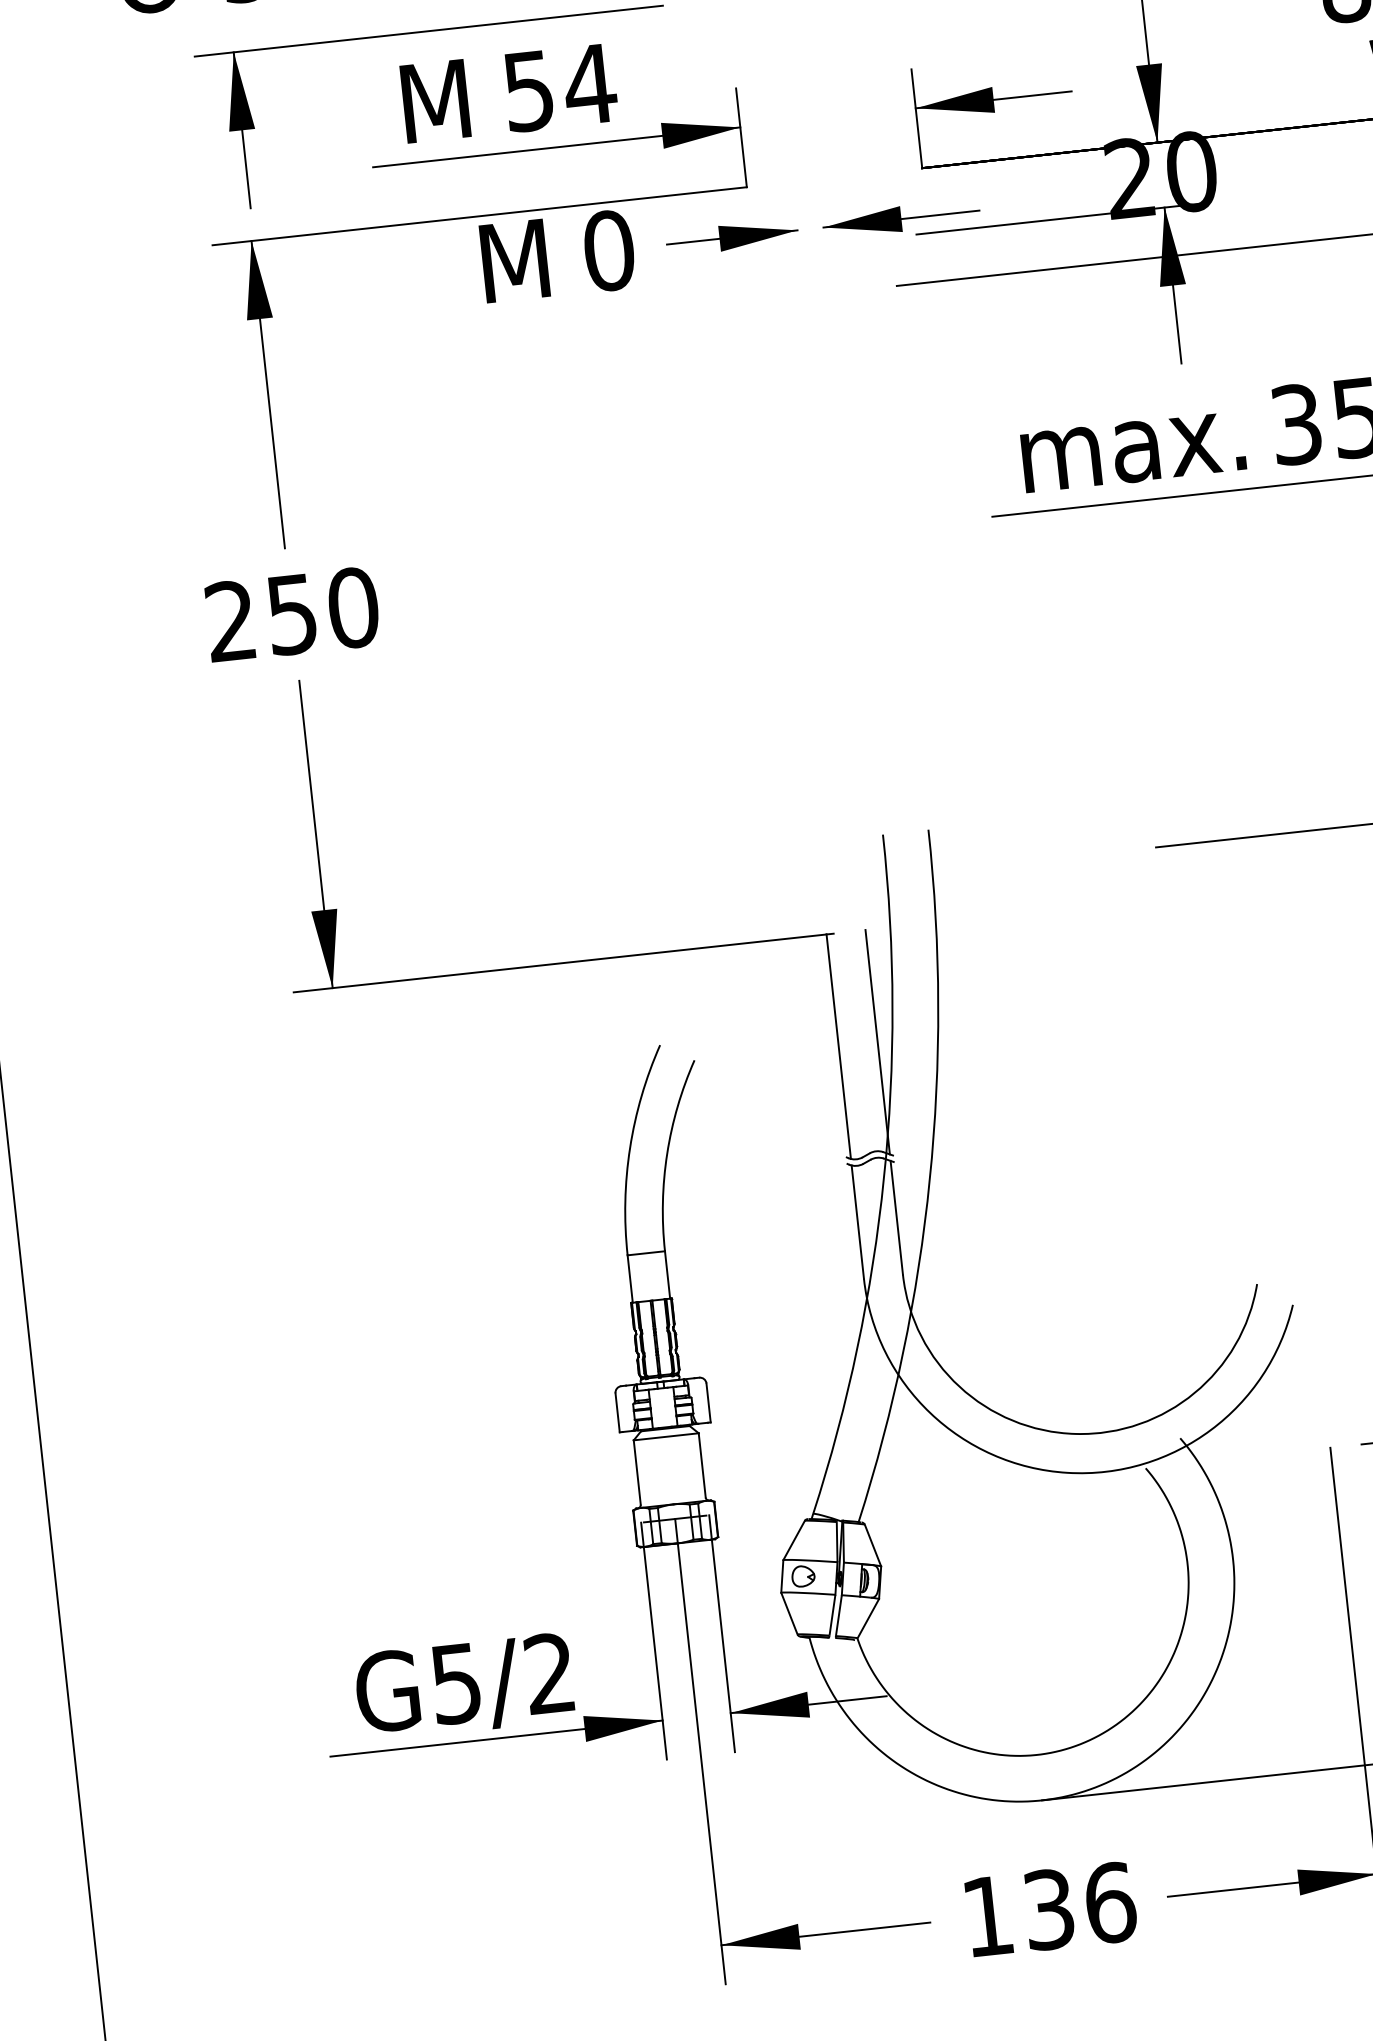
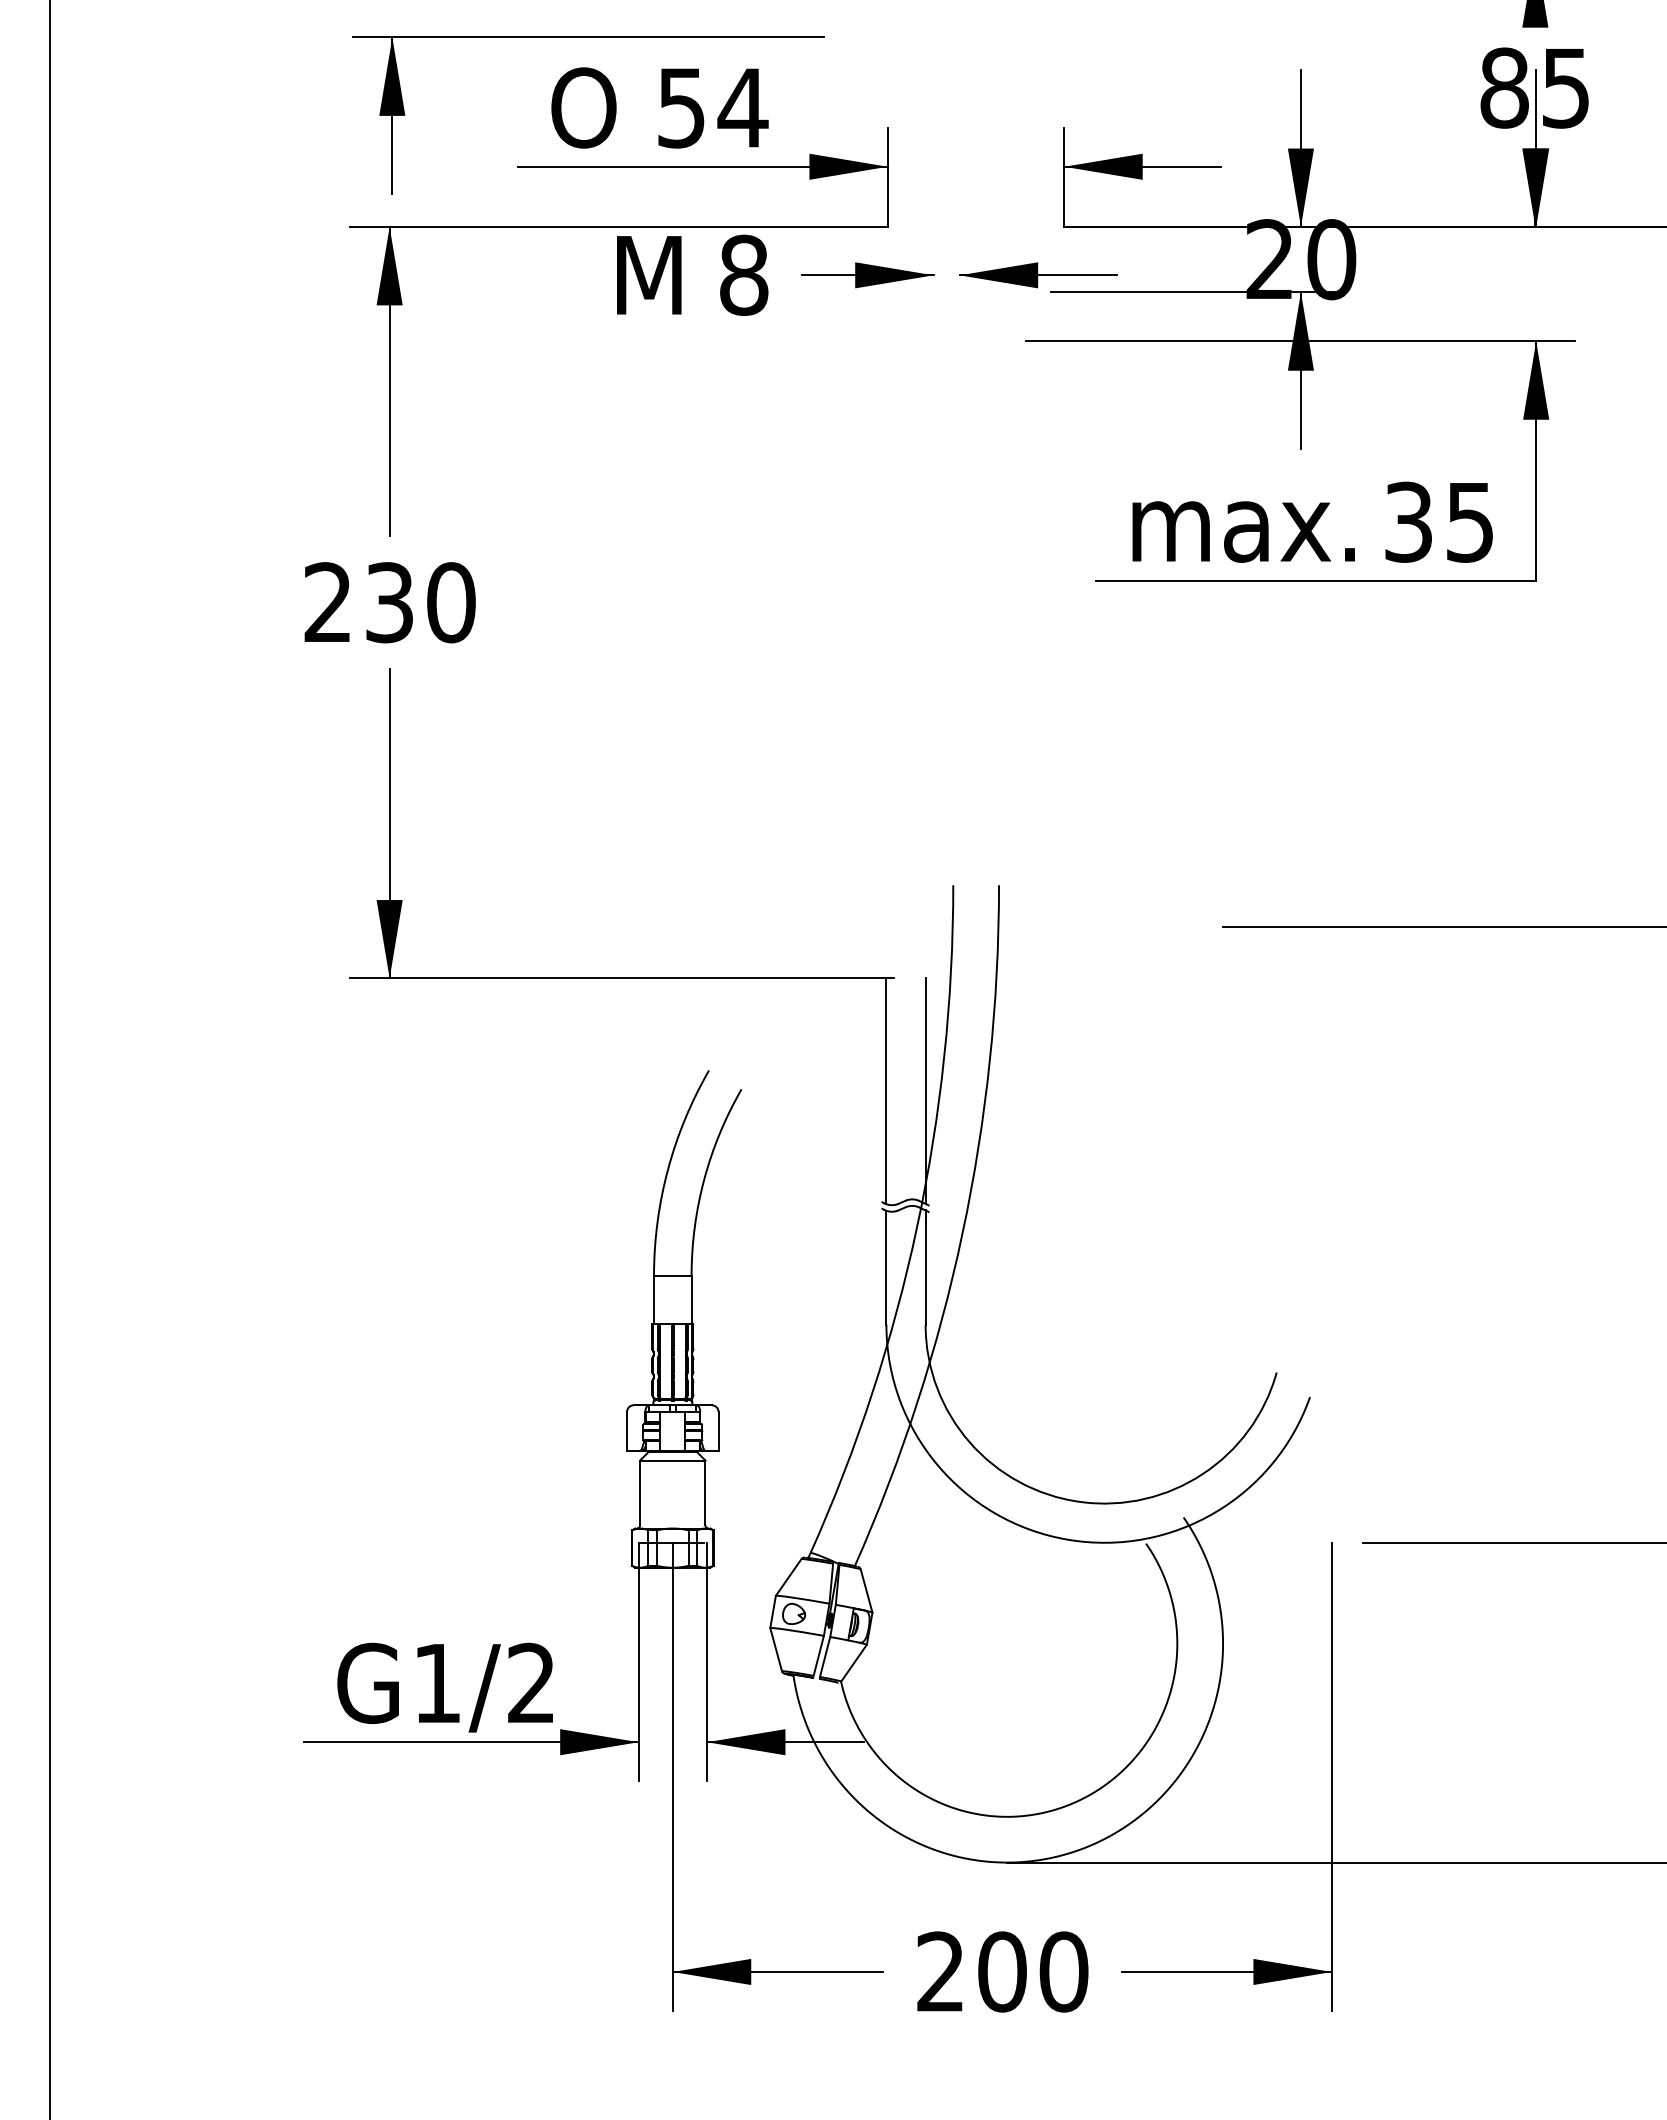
text: (433, 101) -> (585, 107), M -> O
text: (609, 250) -> (744, 275), 0 -> 8
text: (291, 614) -> (389, 602), 250 -> 230
text: (455, 1684) -> (436, 1684), G5/2 -> G1/2
text: (1049, 1909) -> (1002, 1971), 136 -> 200

